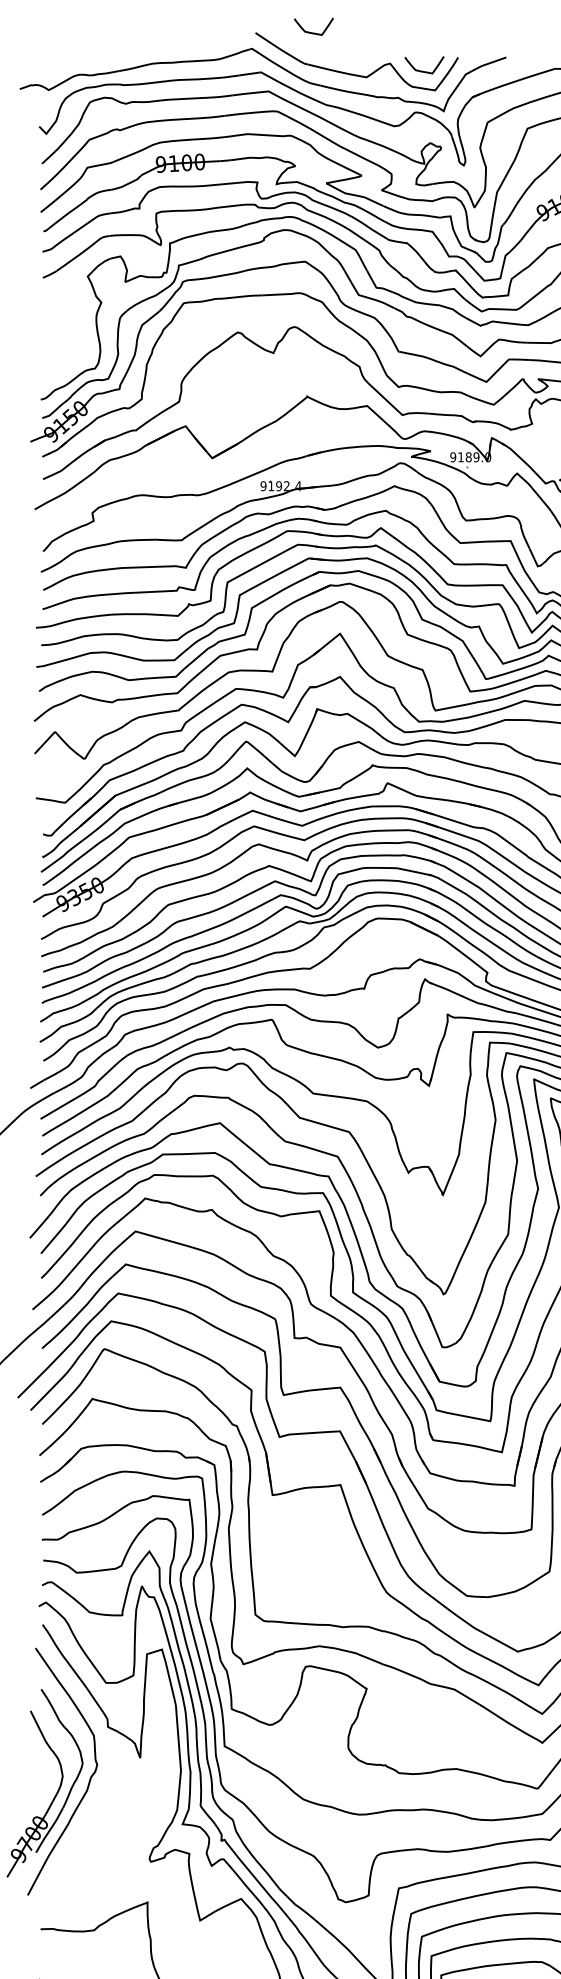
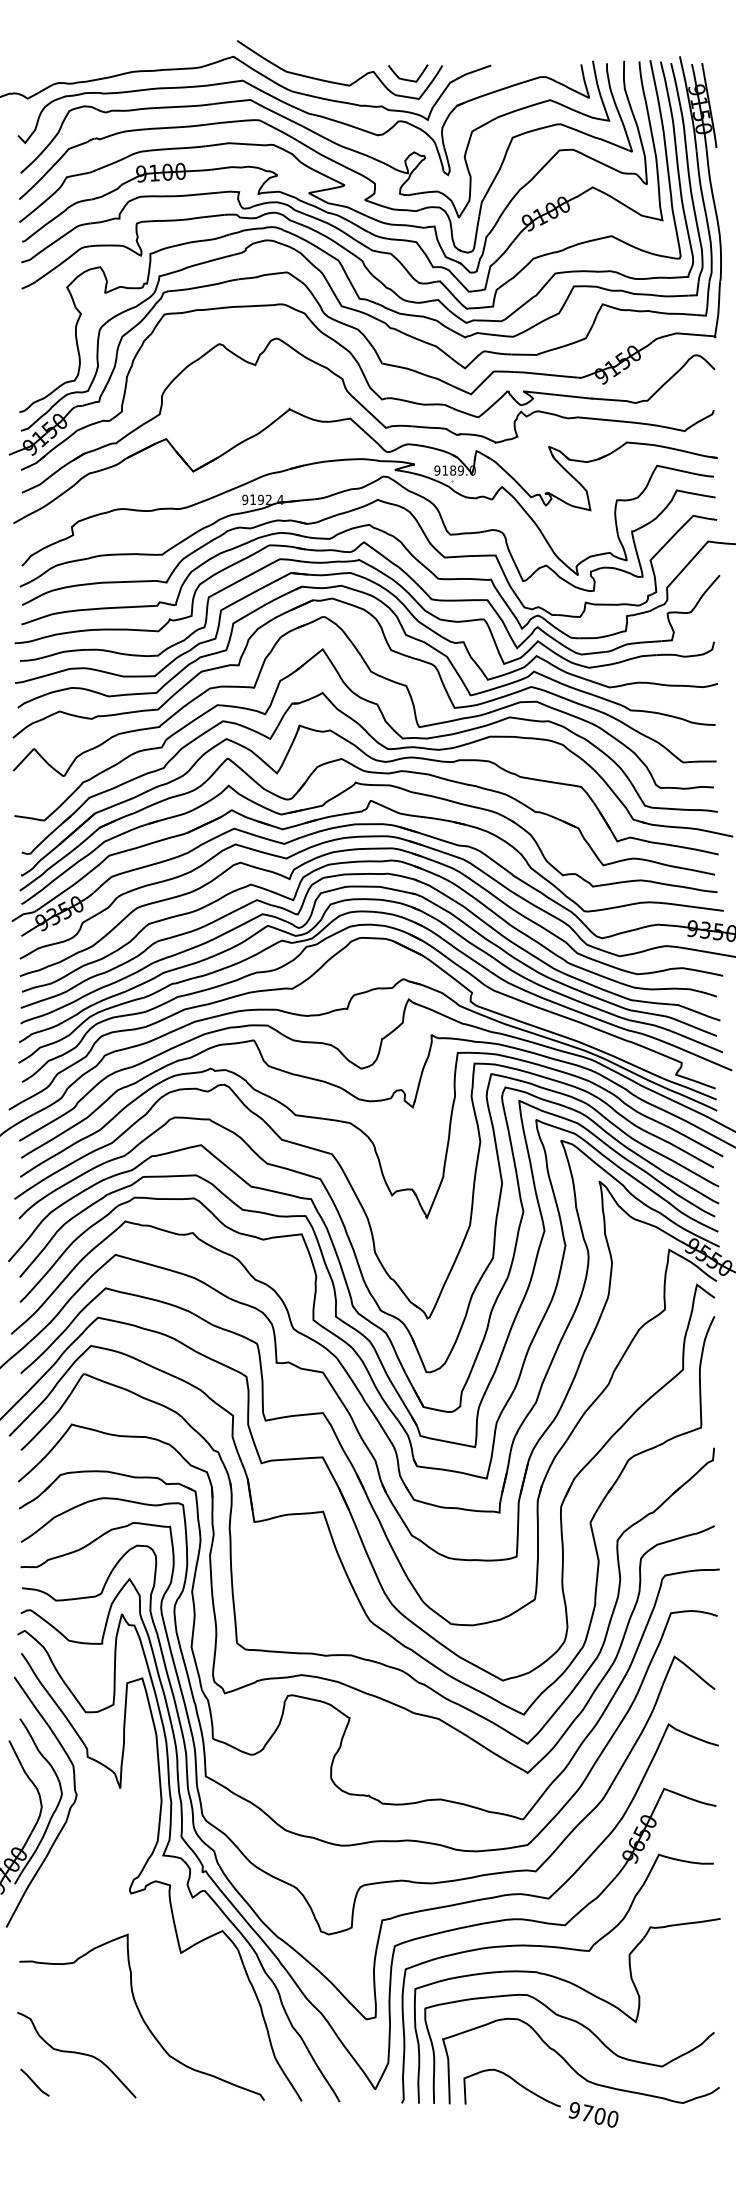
curve: (311, 31) -> (293, 39), removed

